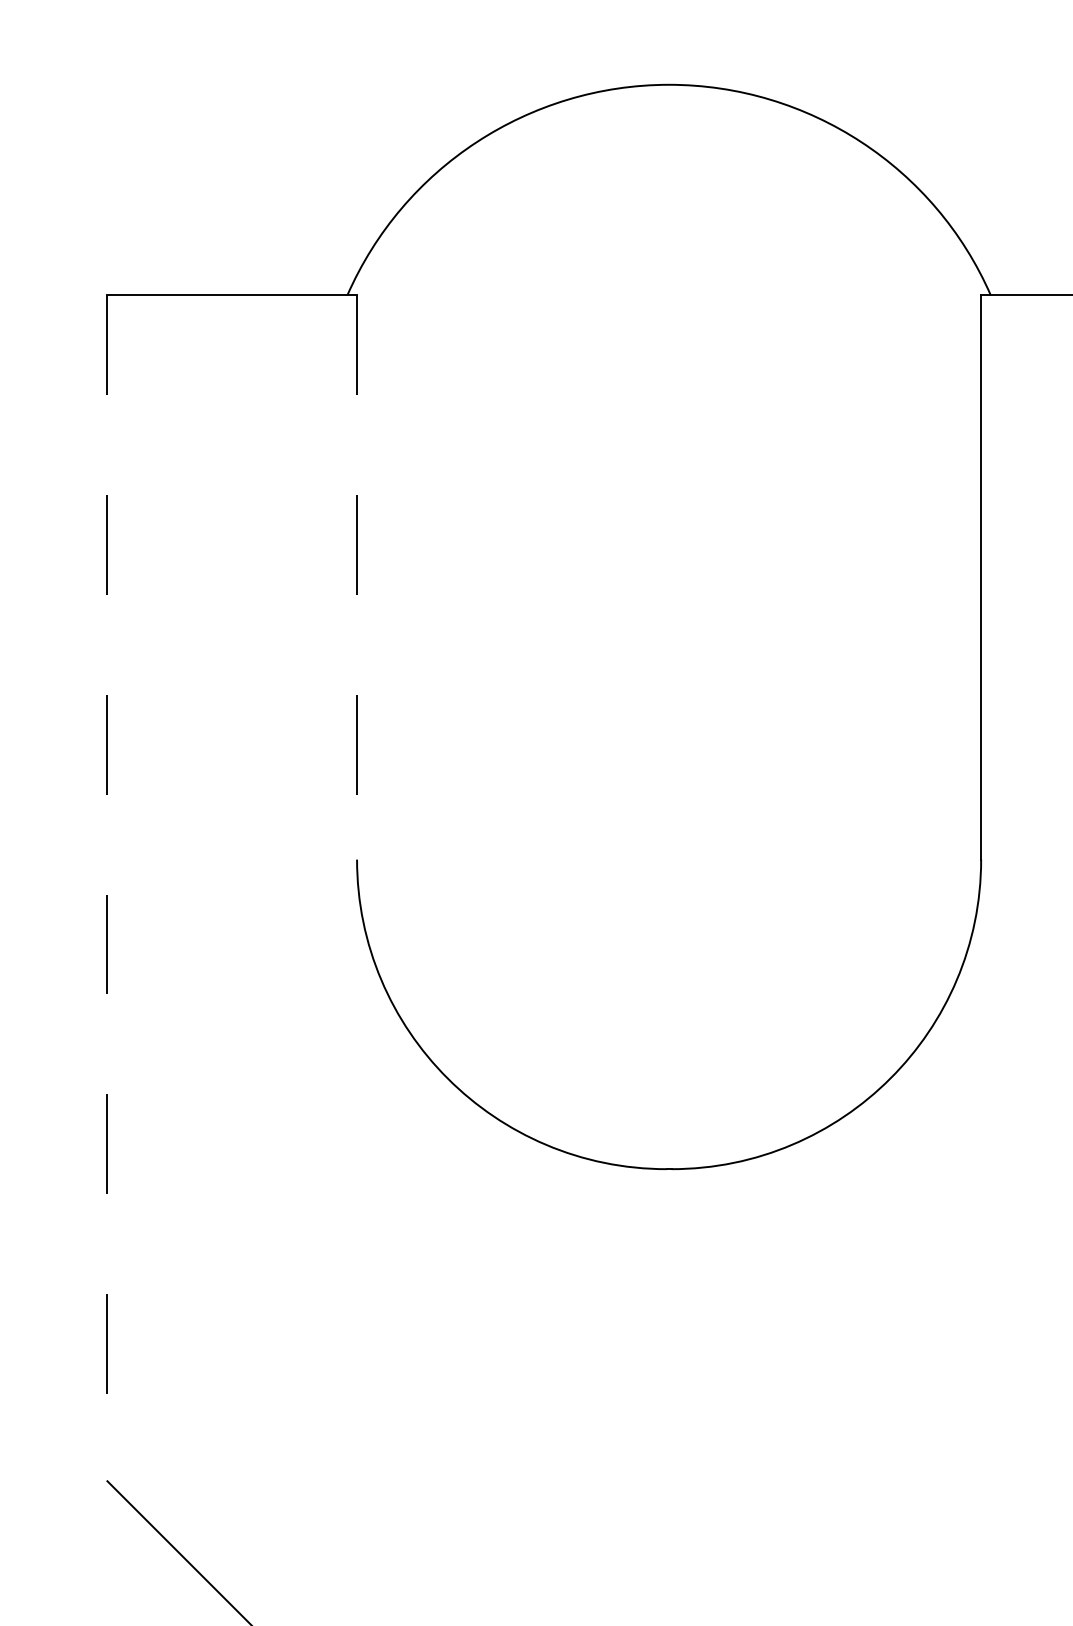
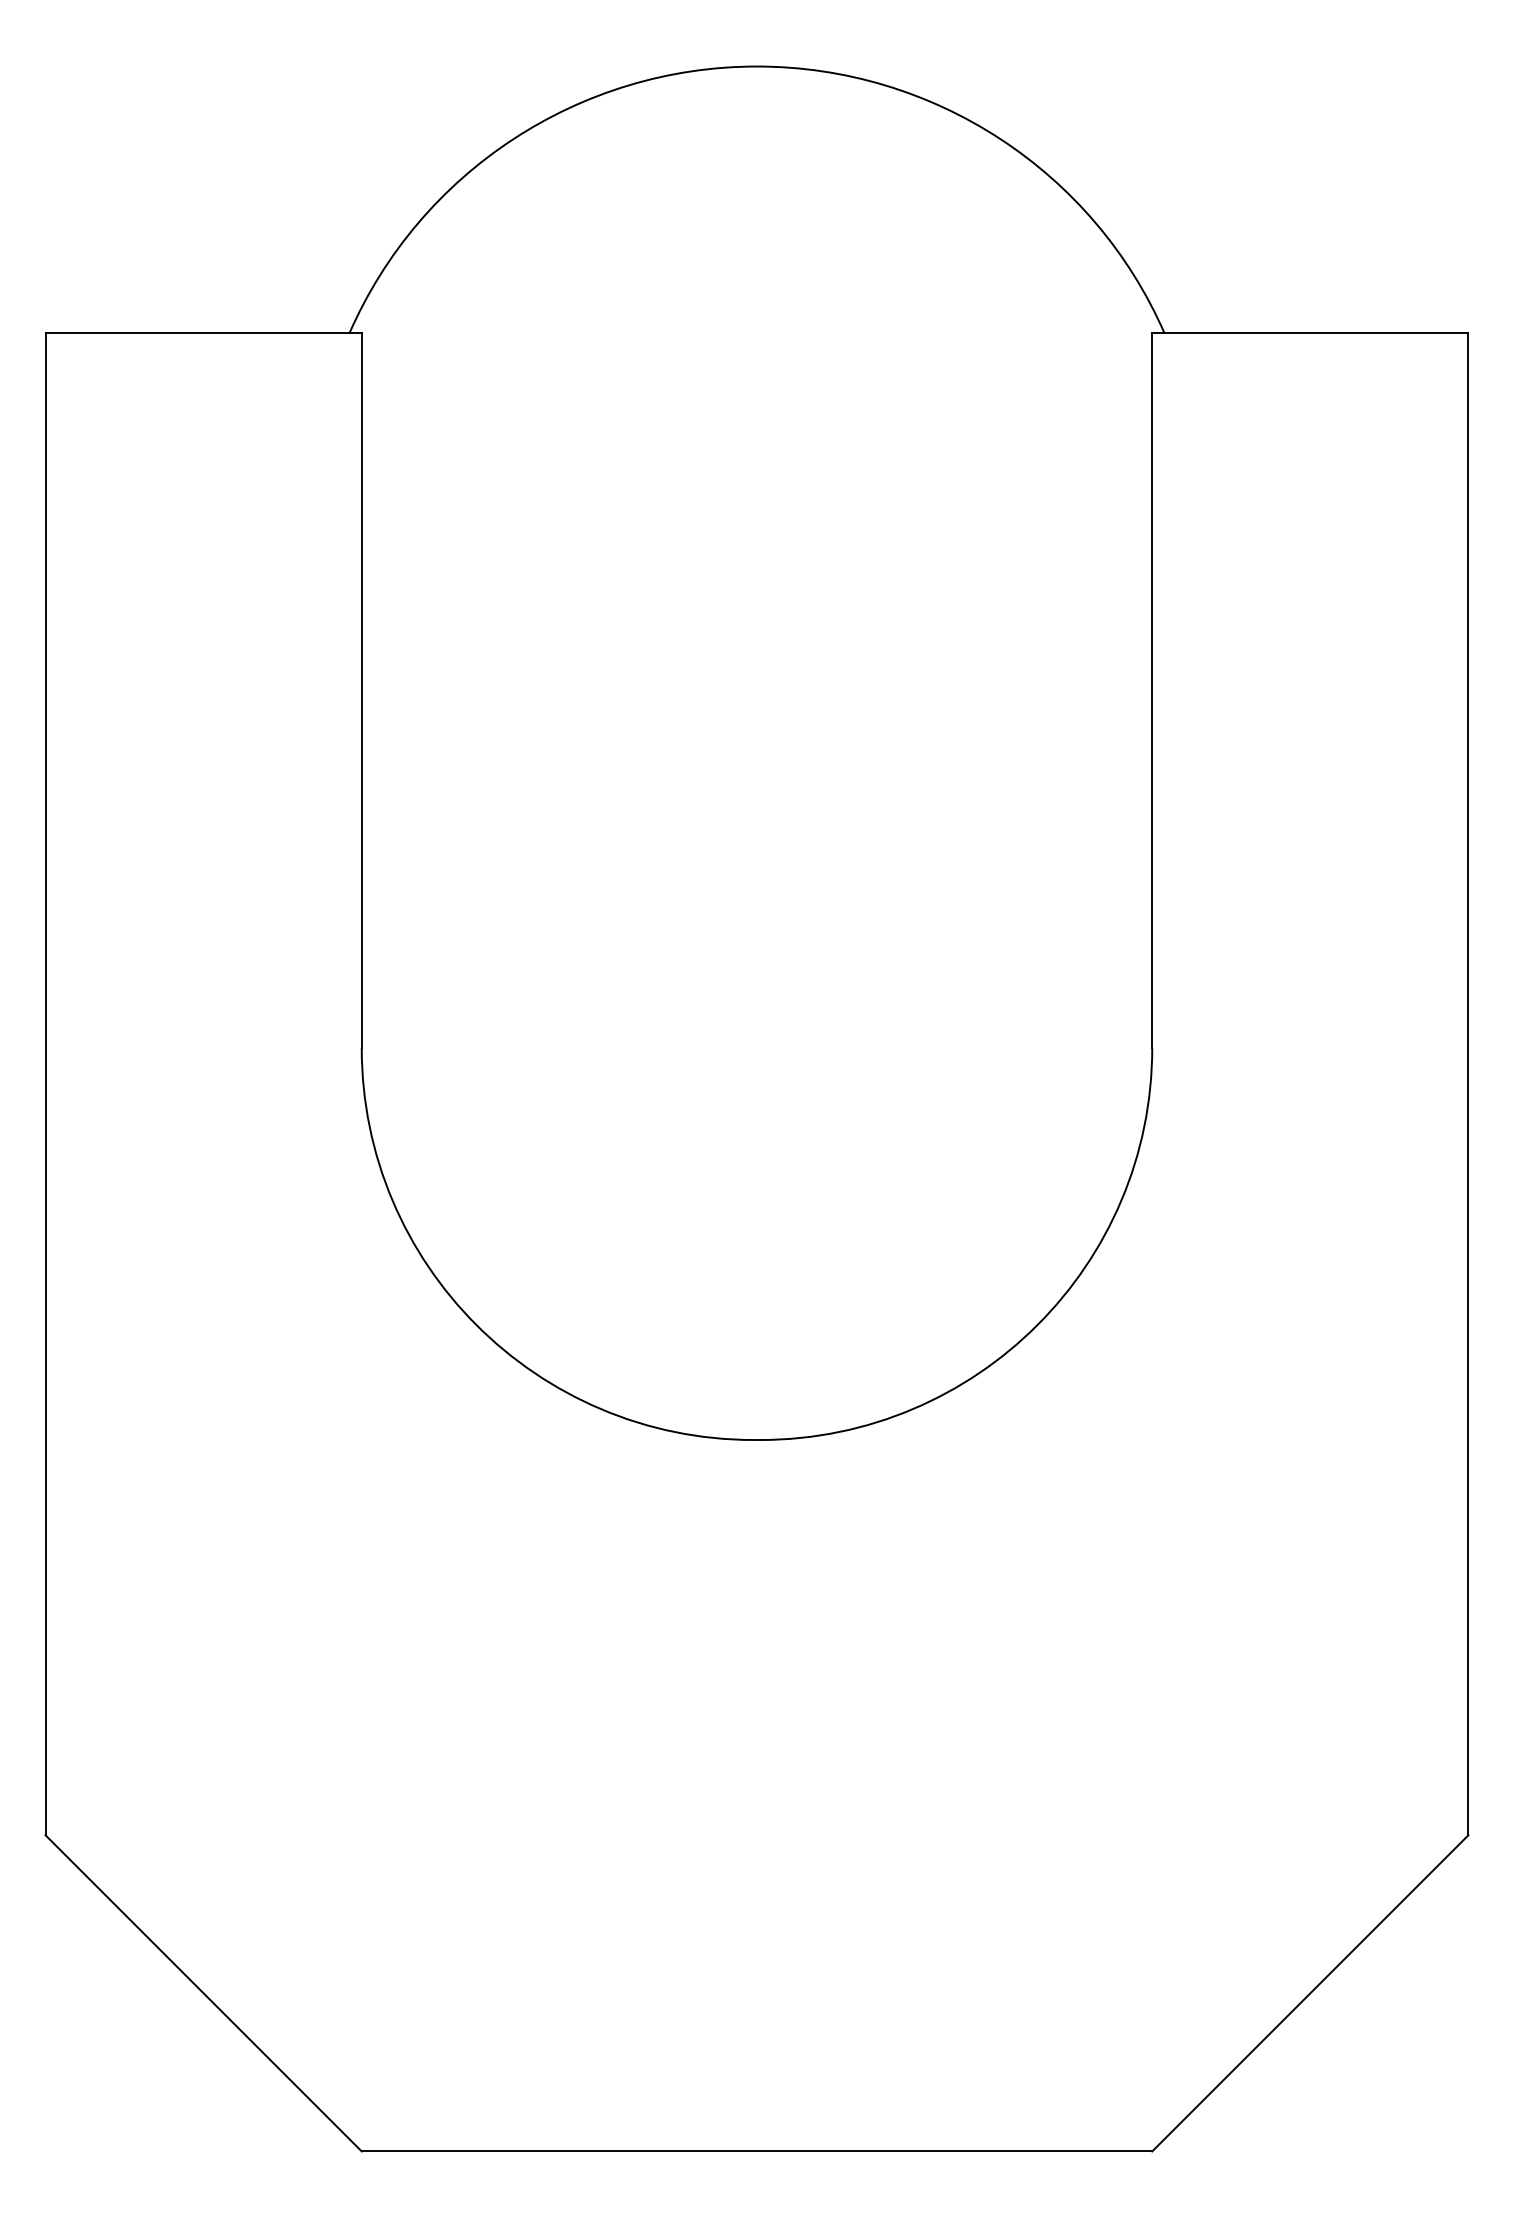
line: (356, 578) -> (361, 691), dashed -> solid
line: (107, 888) -> (45, 1084), dashed -> solid

